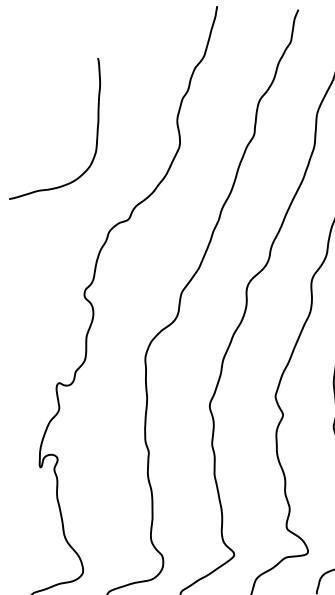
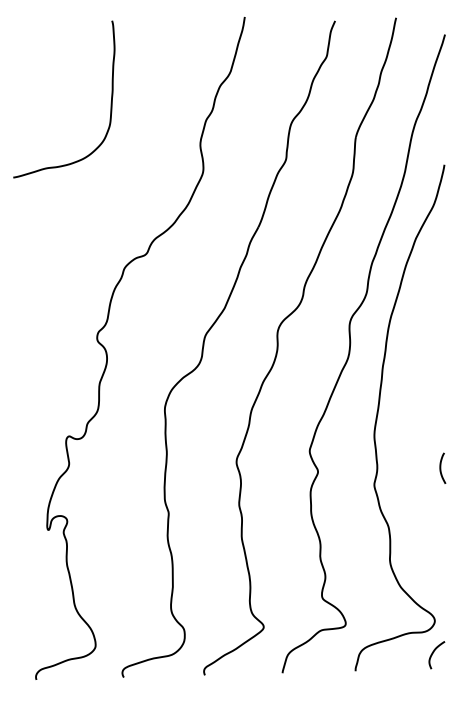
curve: (96, 131) -> (110, 102), moved

